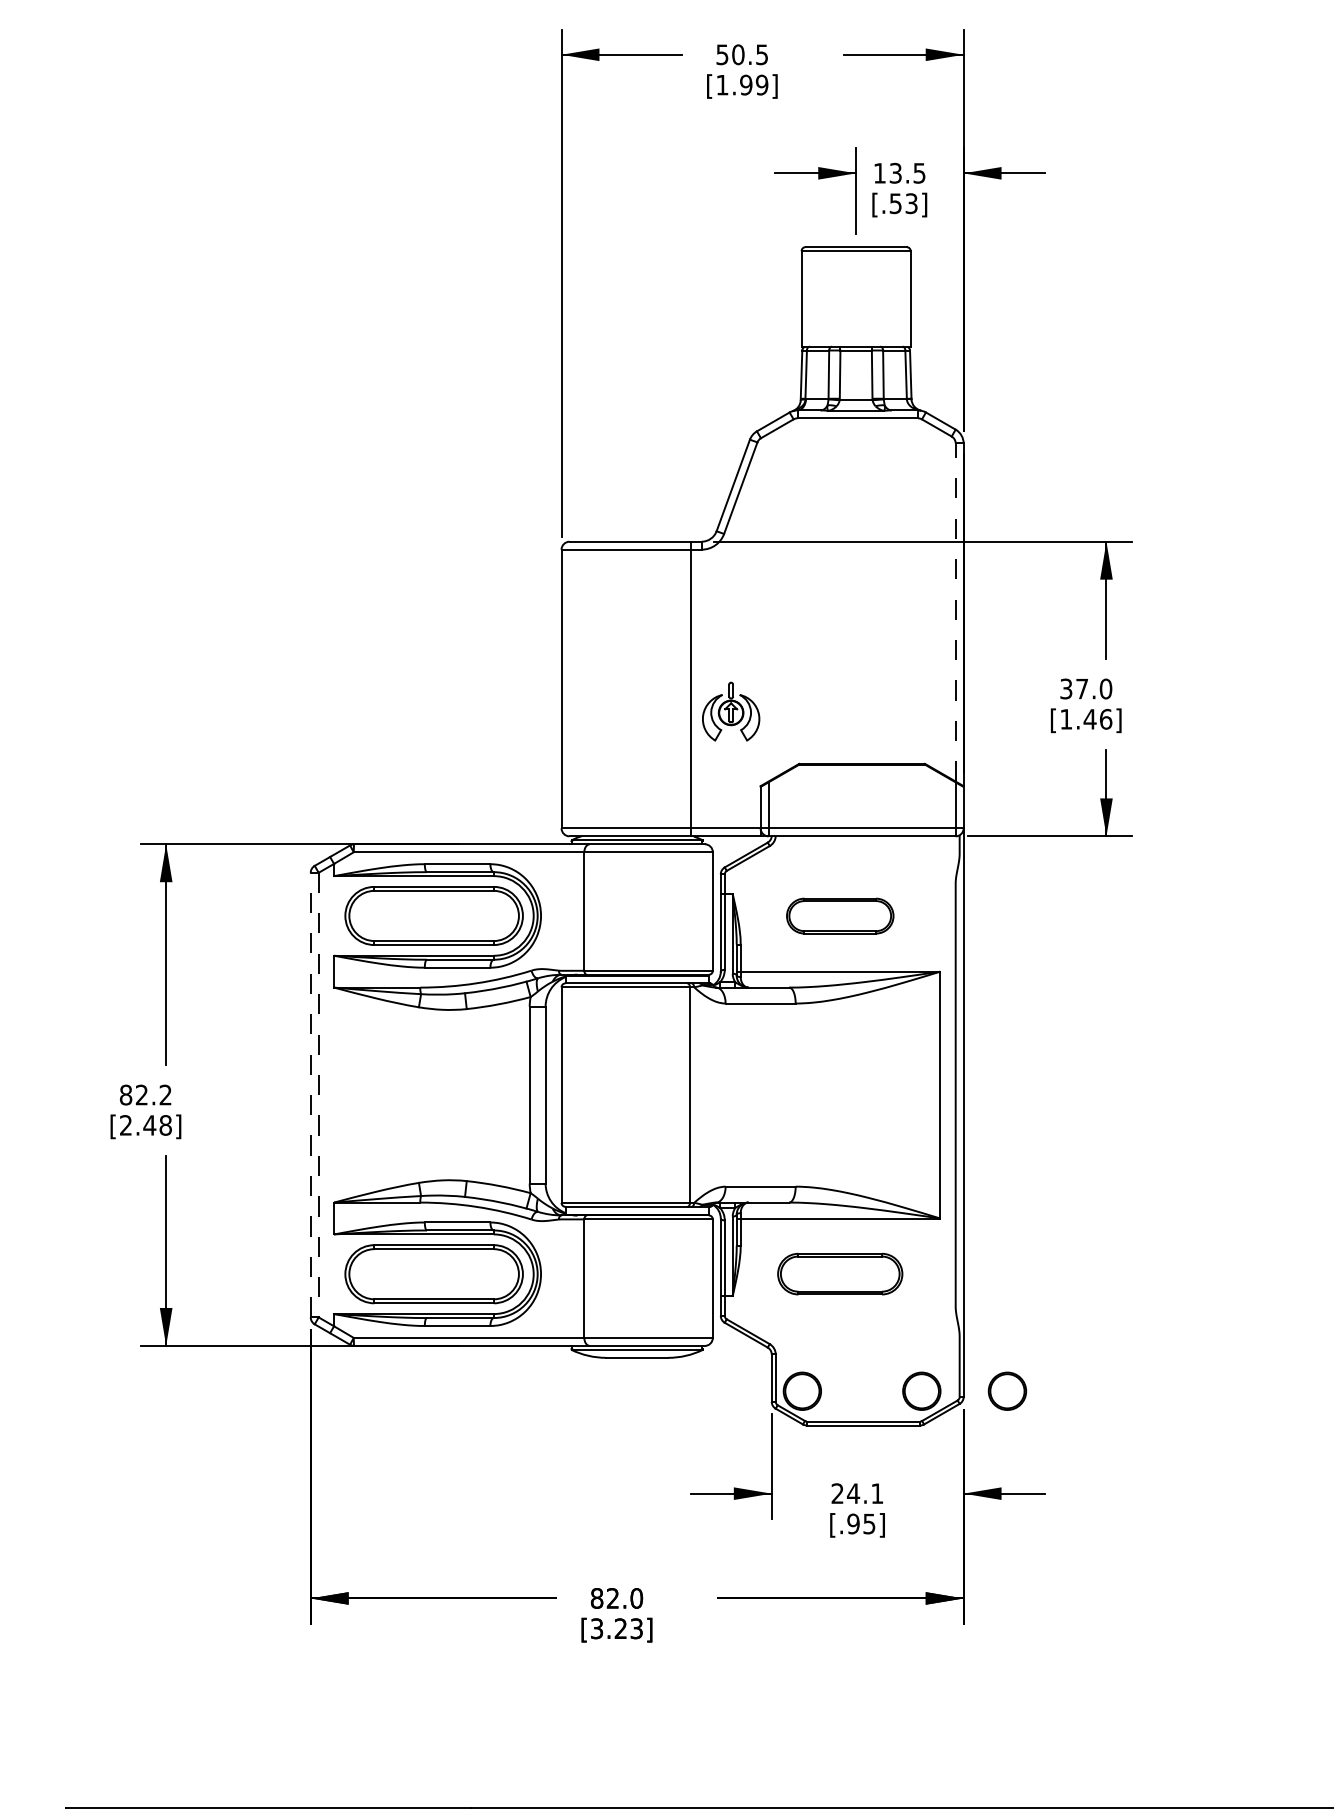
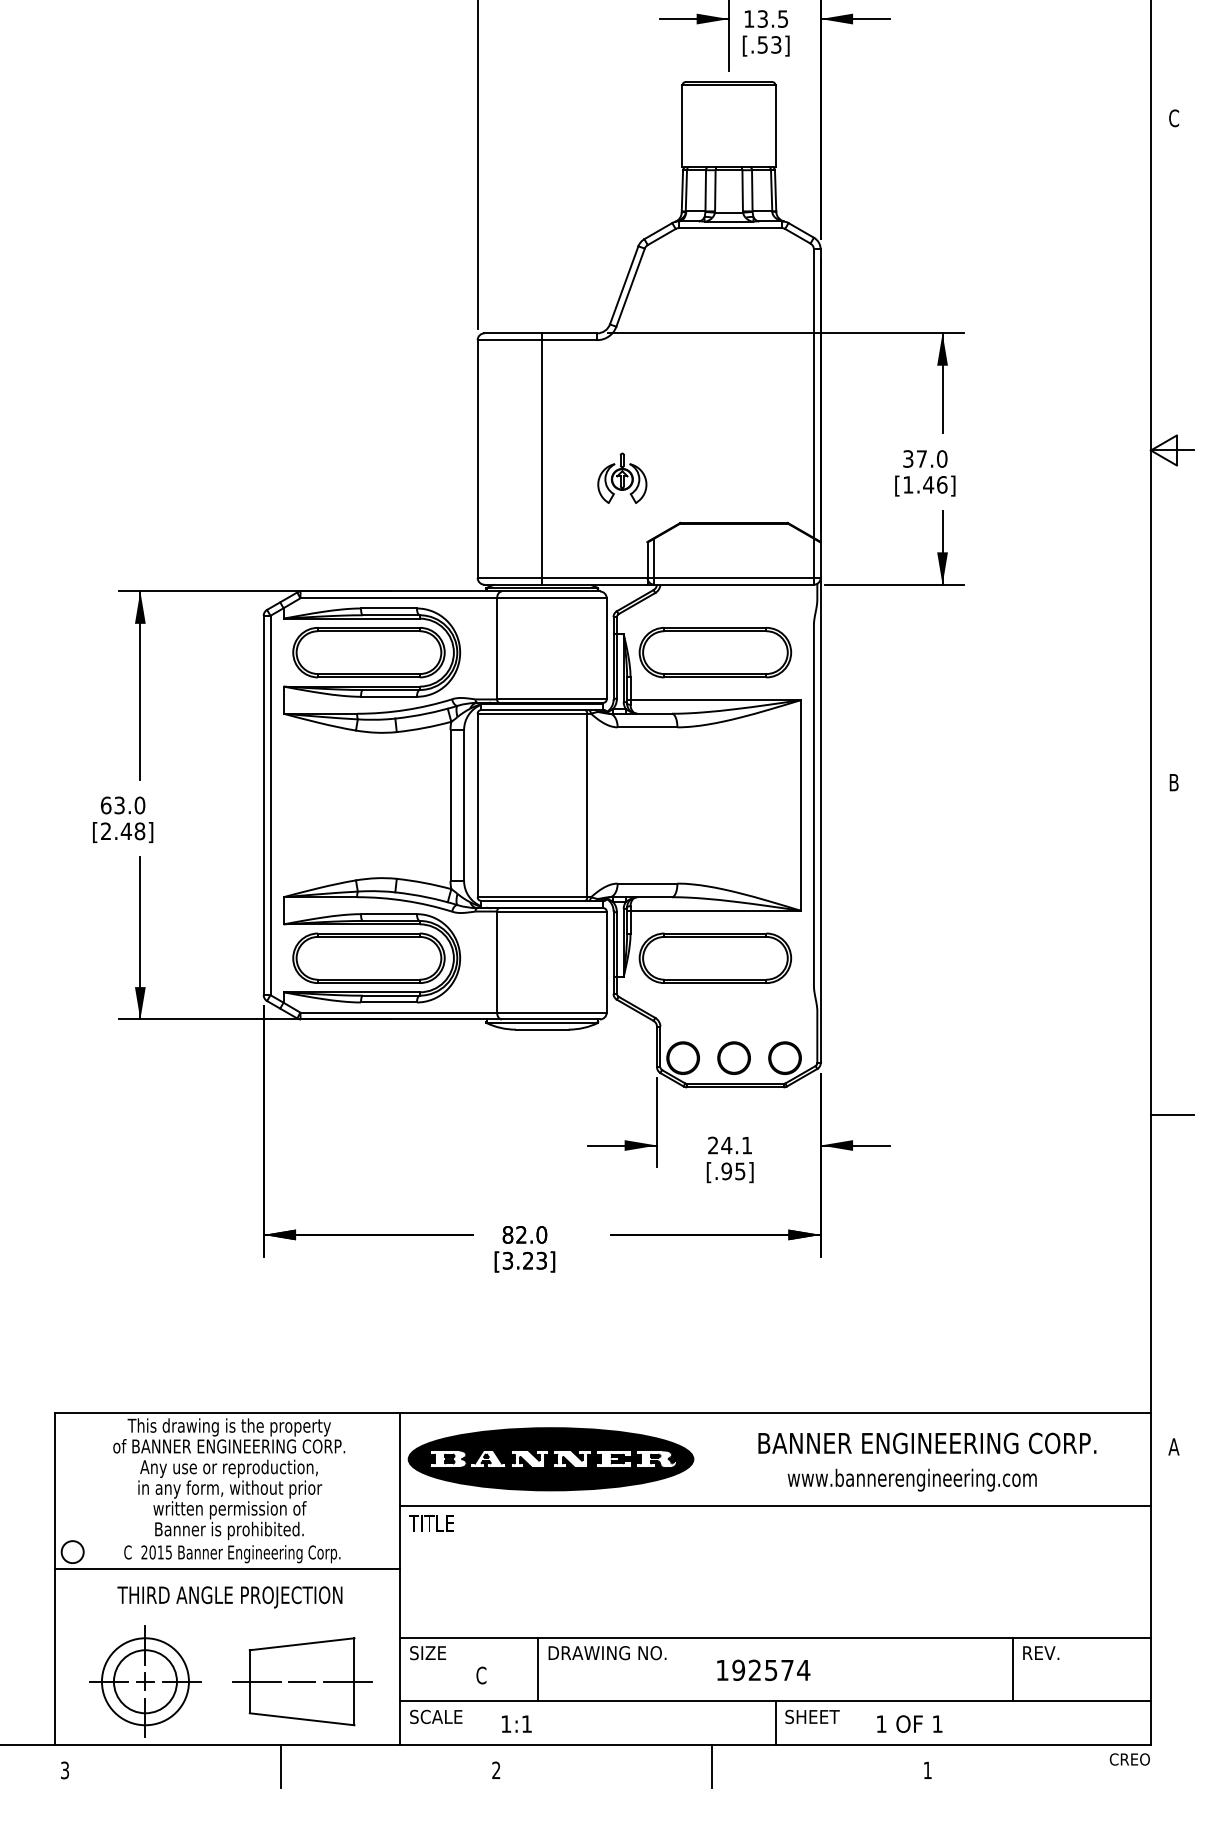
line: (955, 612) -> (813, 393), dashed -> solid
line: (691, 688) -> (542, 458), moved
part: (840, 915) -> (715, 652), size x1.67
text: (145, 1095) -> (122, 805), 82.2 -> 63.0
line: (310, 1095) -> (263, 805), dashed -> solid
line: (318, 1095) -> (270, 805), dashed -> solid
part: (840, 1273) -> (715, 957), size x1.43
circle: (1006, 1390) -> (733, 1057), moved

